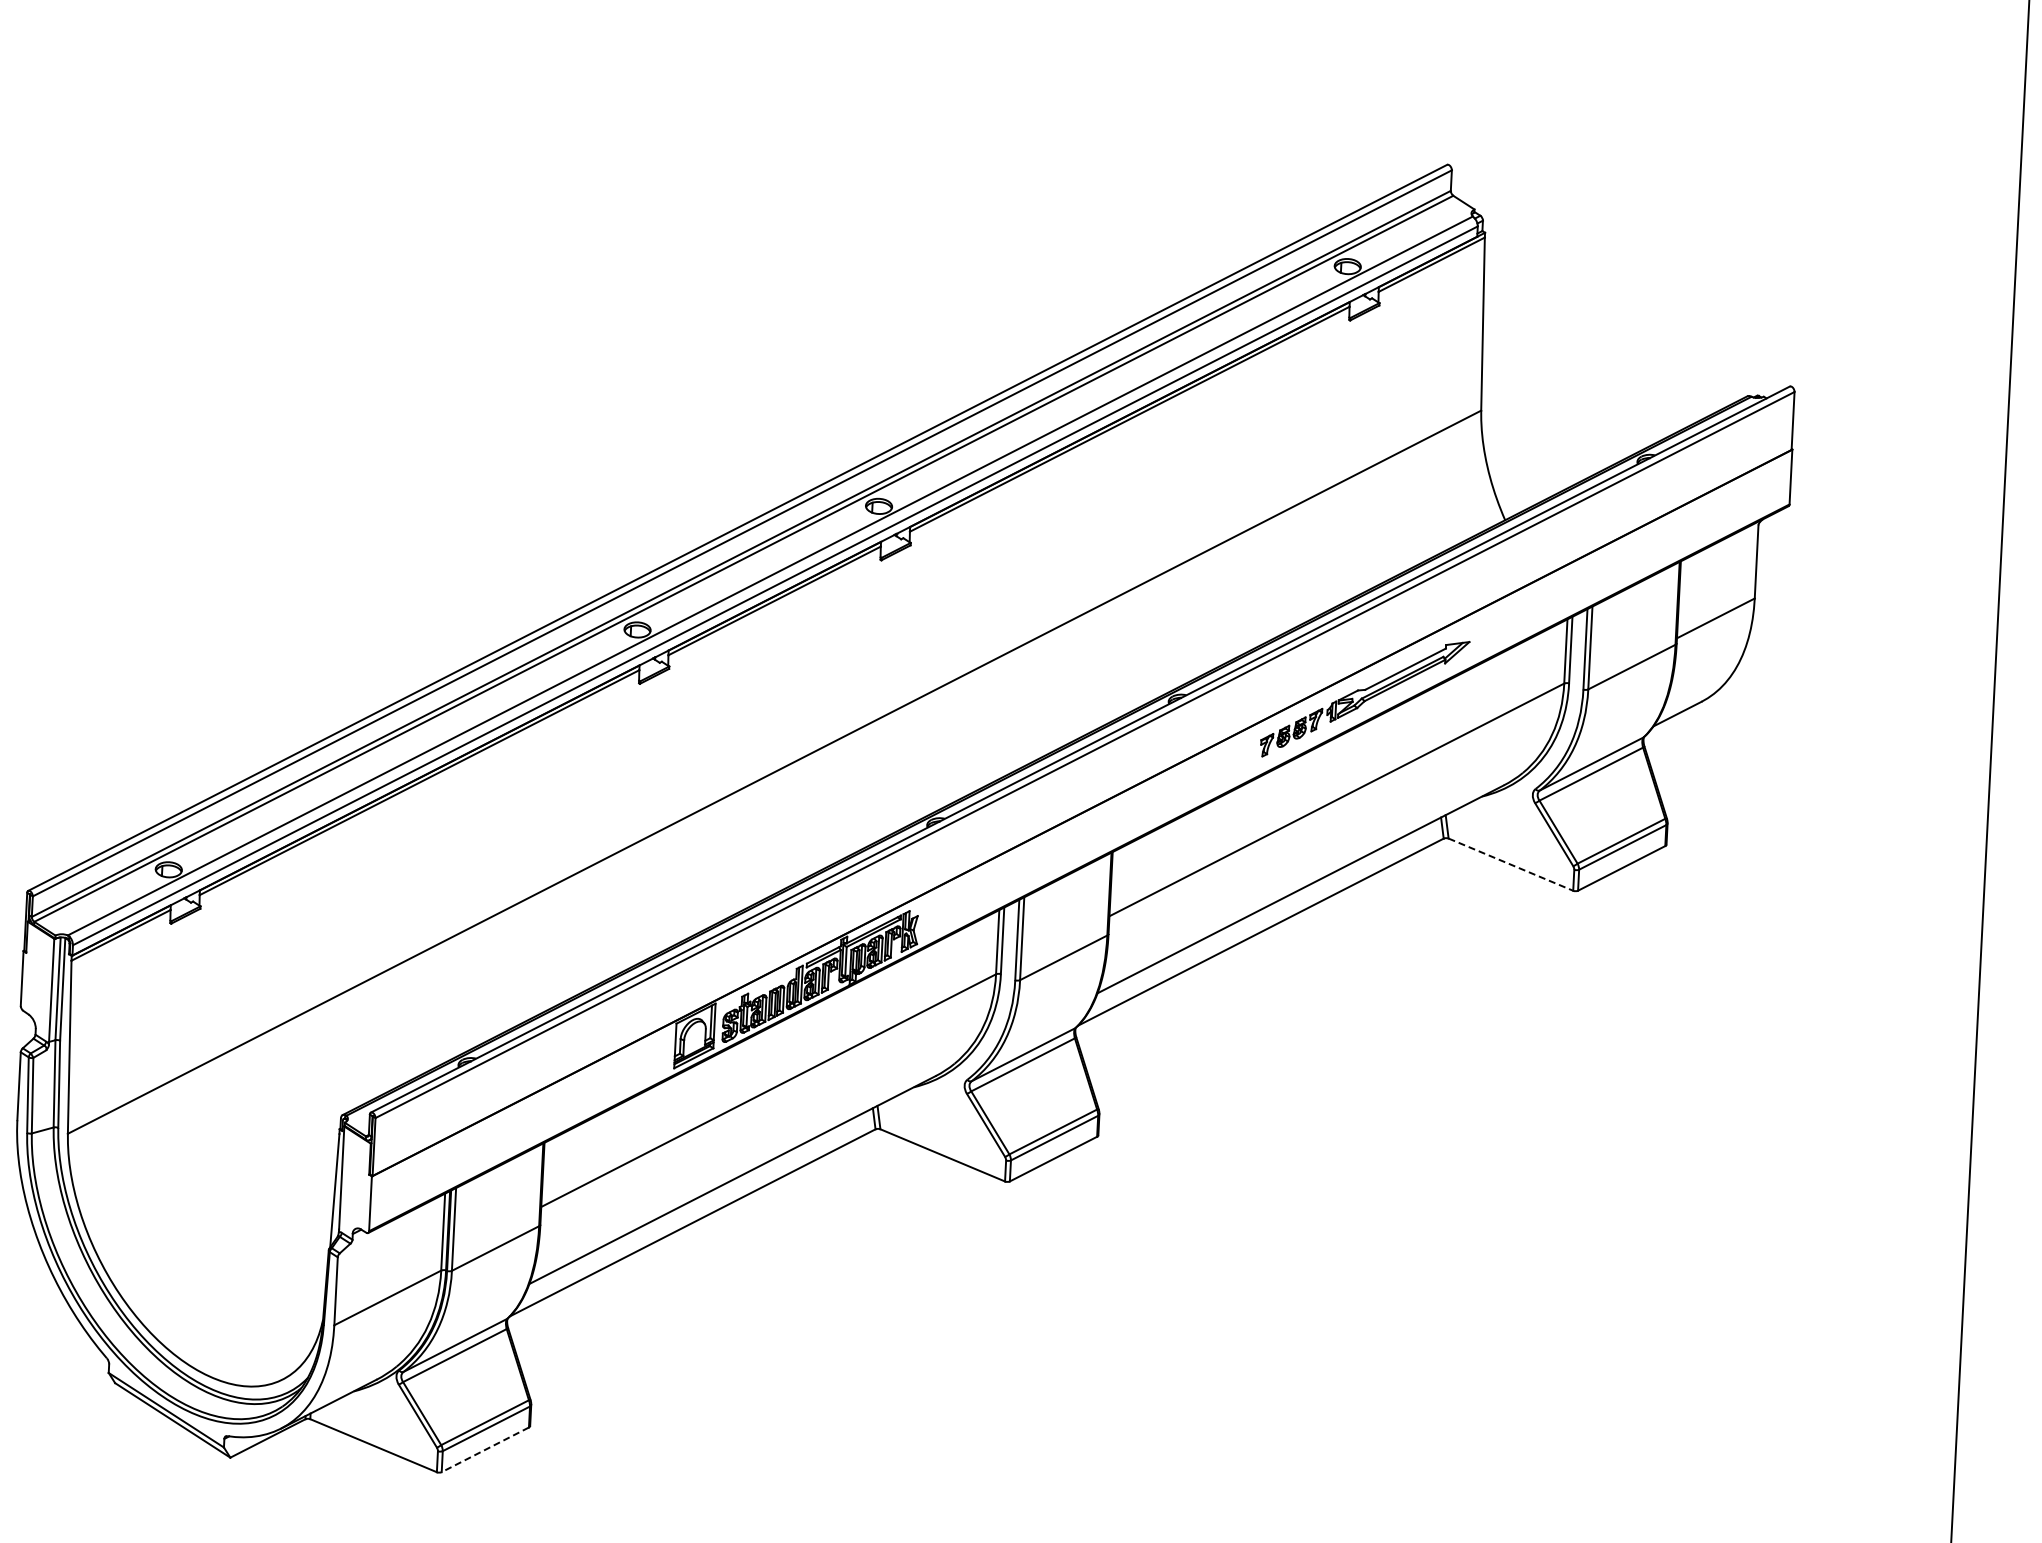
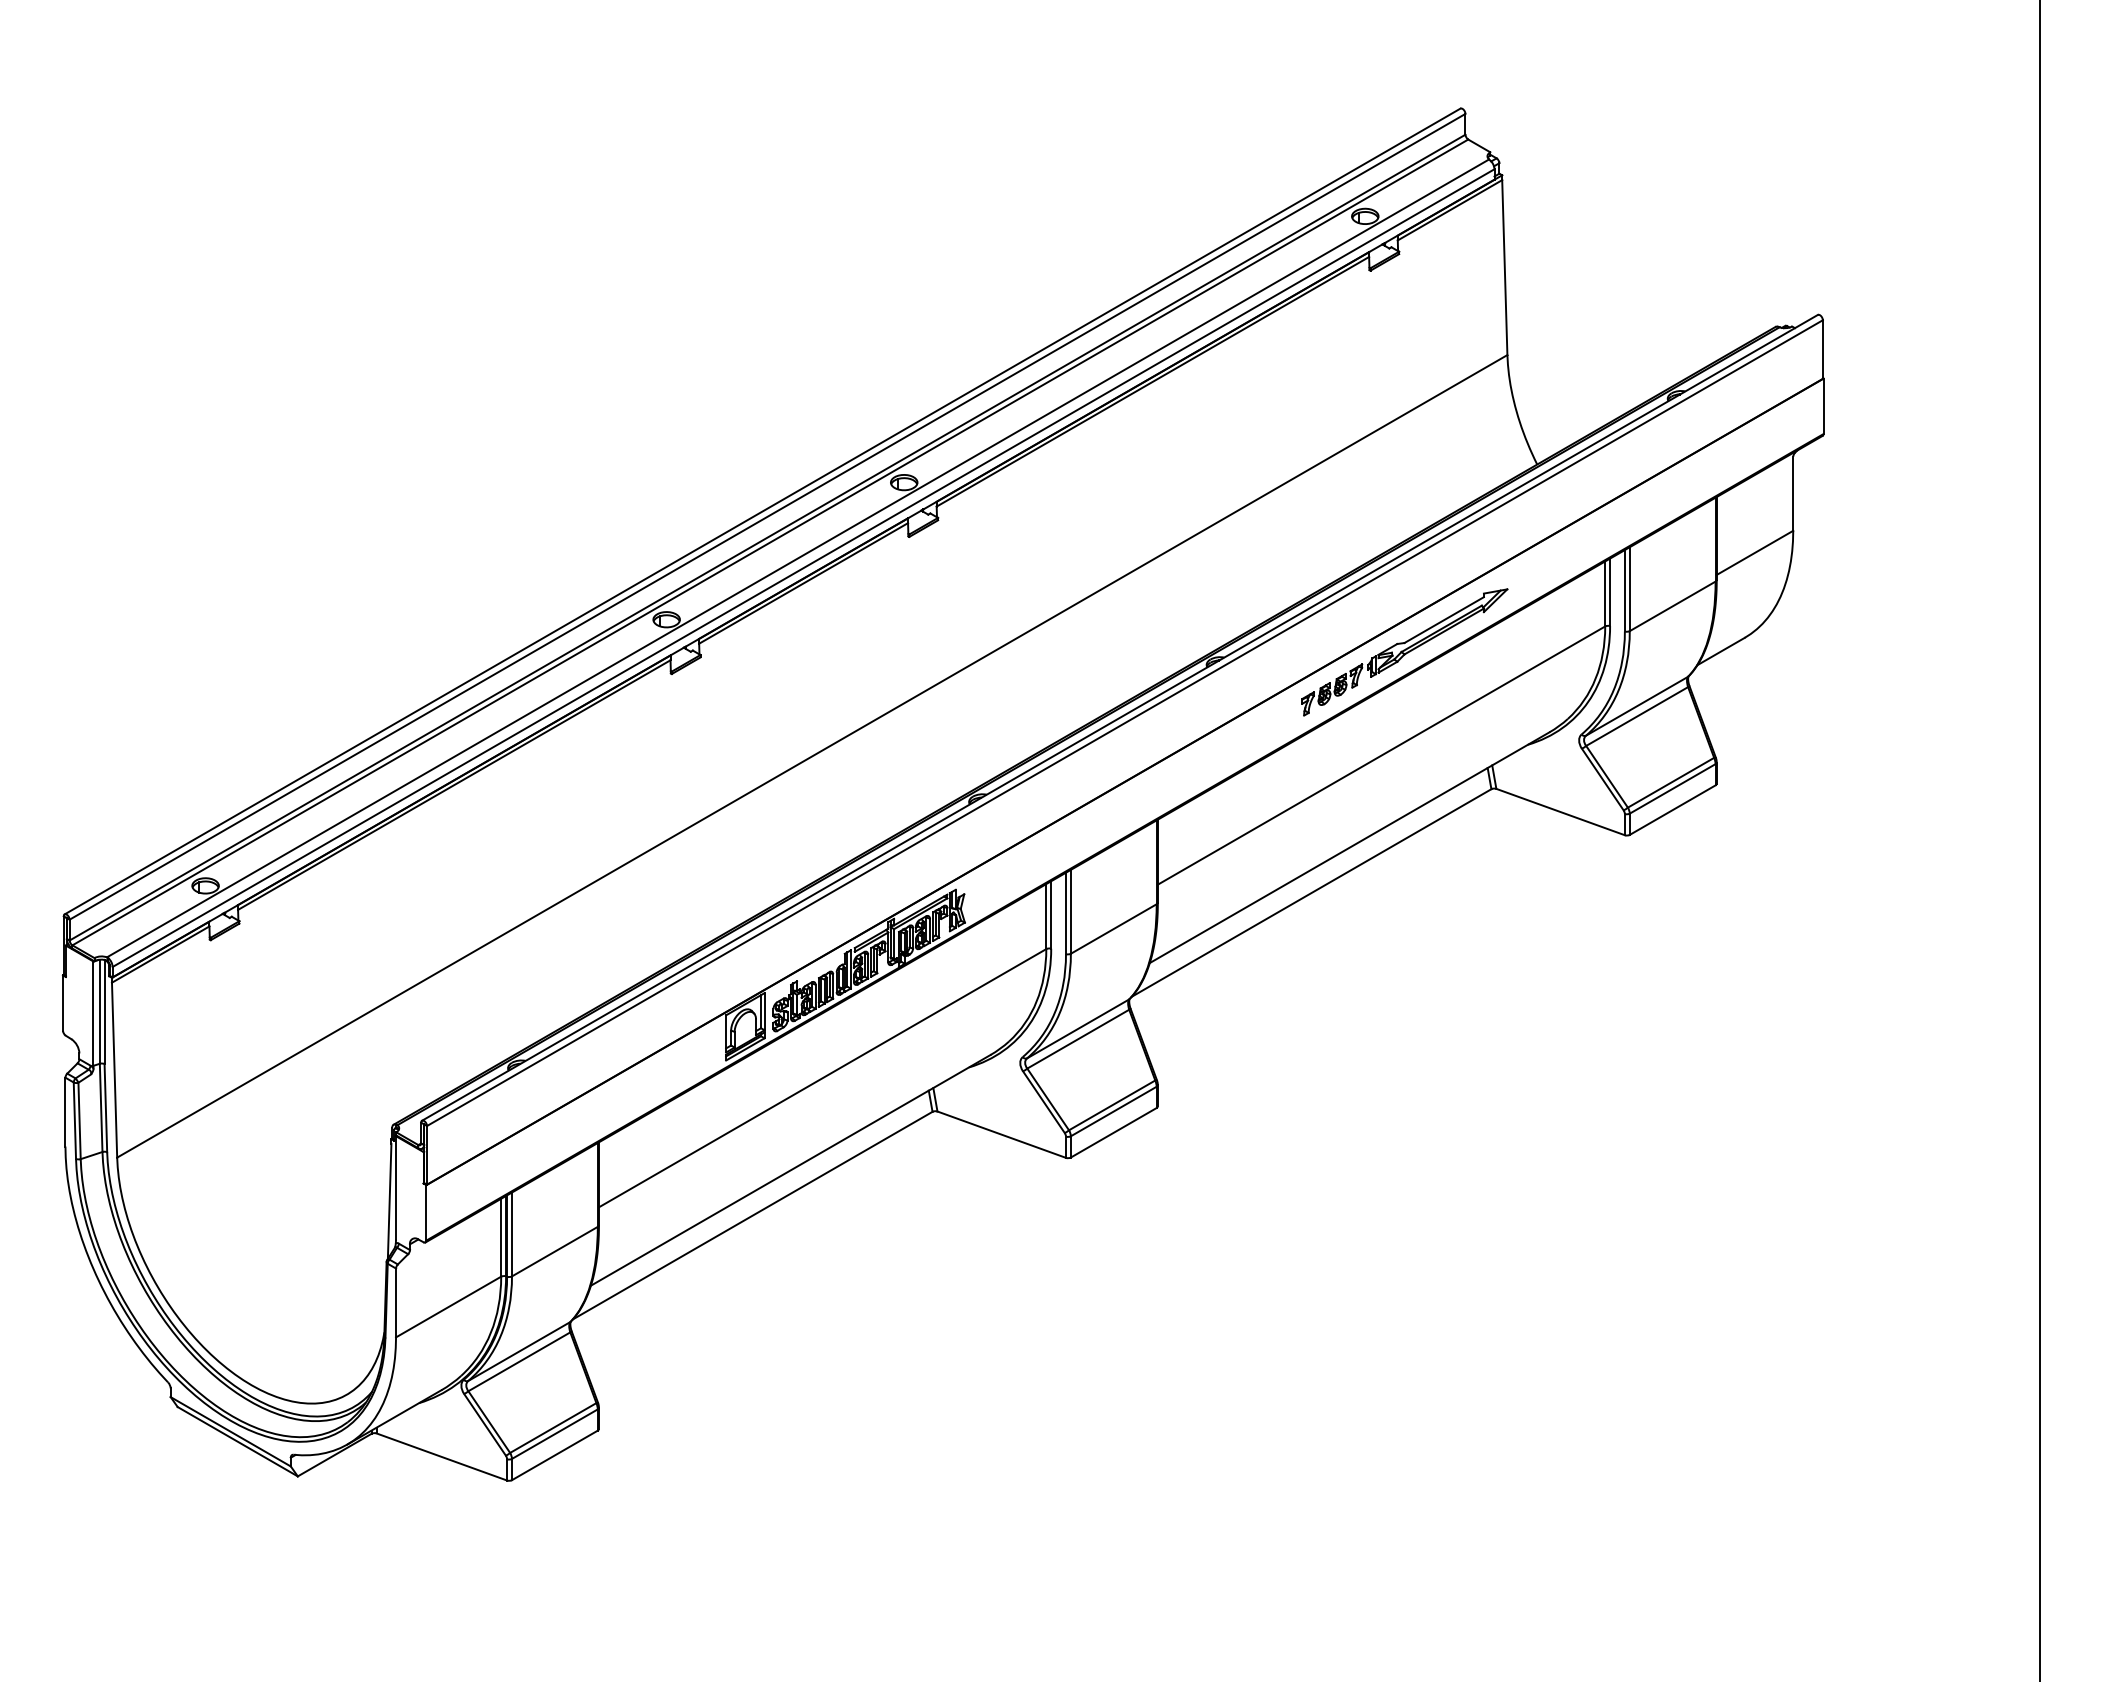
line: (1511, 865) -> (1561, 812), dashed -> solid
line: (484, 1449) -> (554, 1455), dashed -> solid

